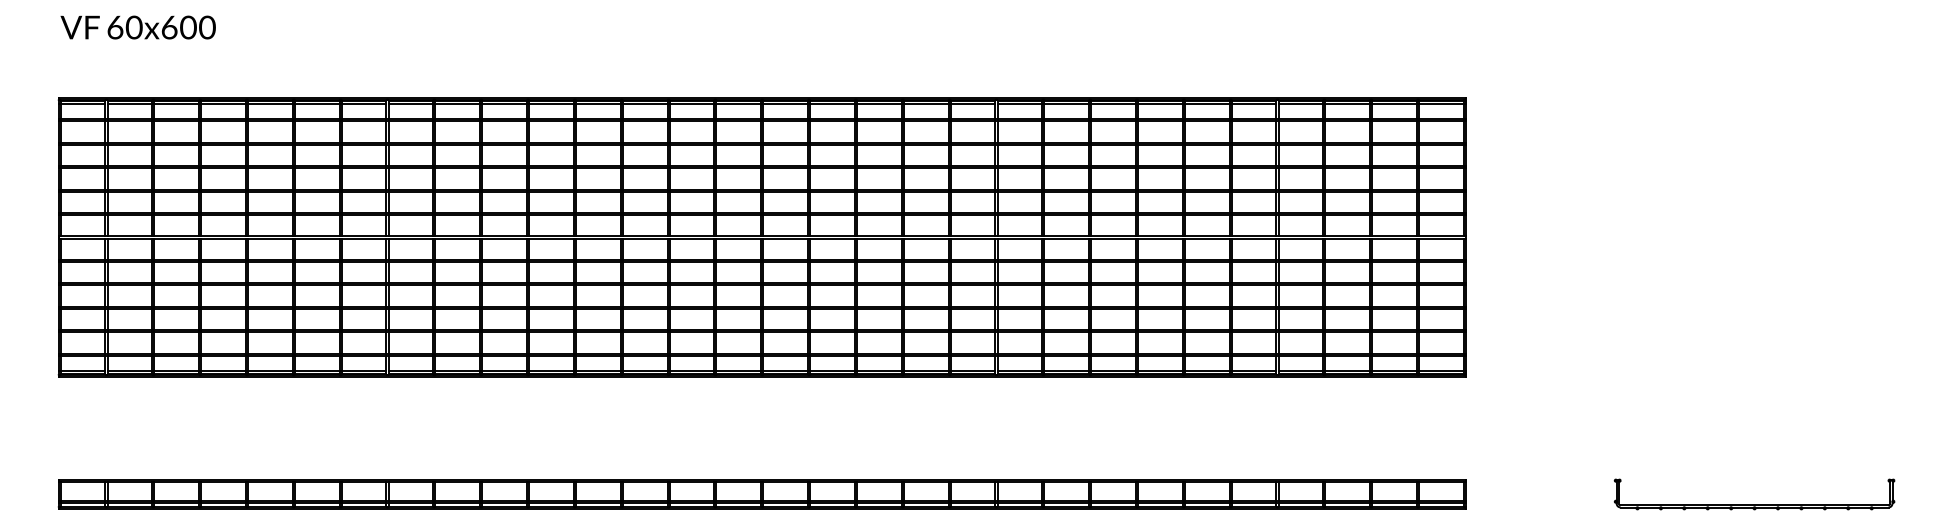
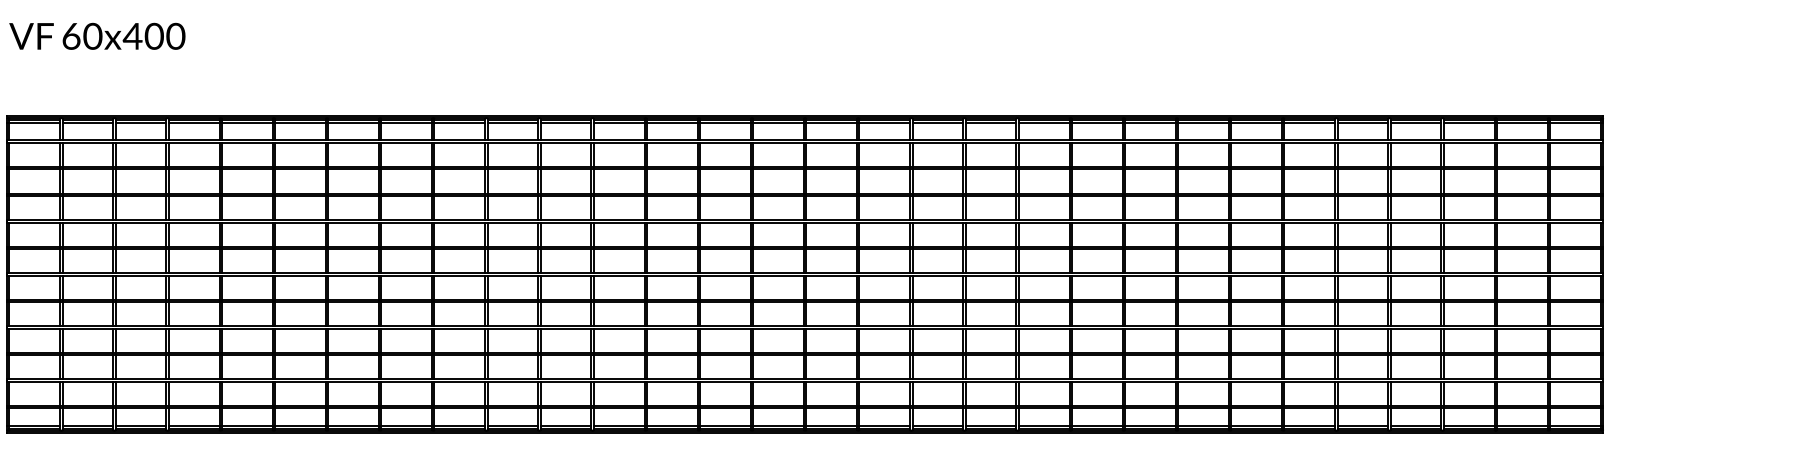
text: (169, 27) -> (132, 36), 60x600 -> 60x400

